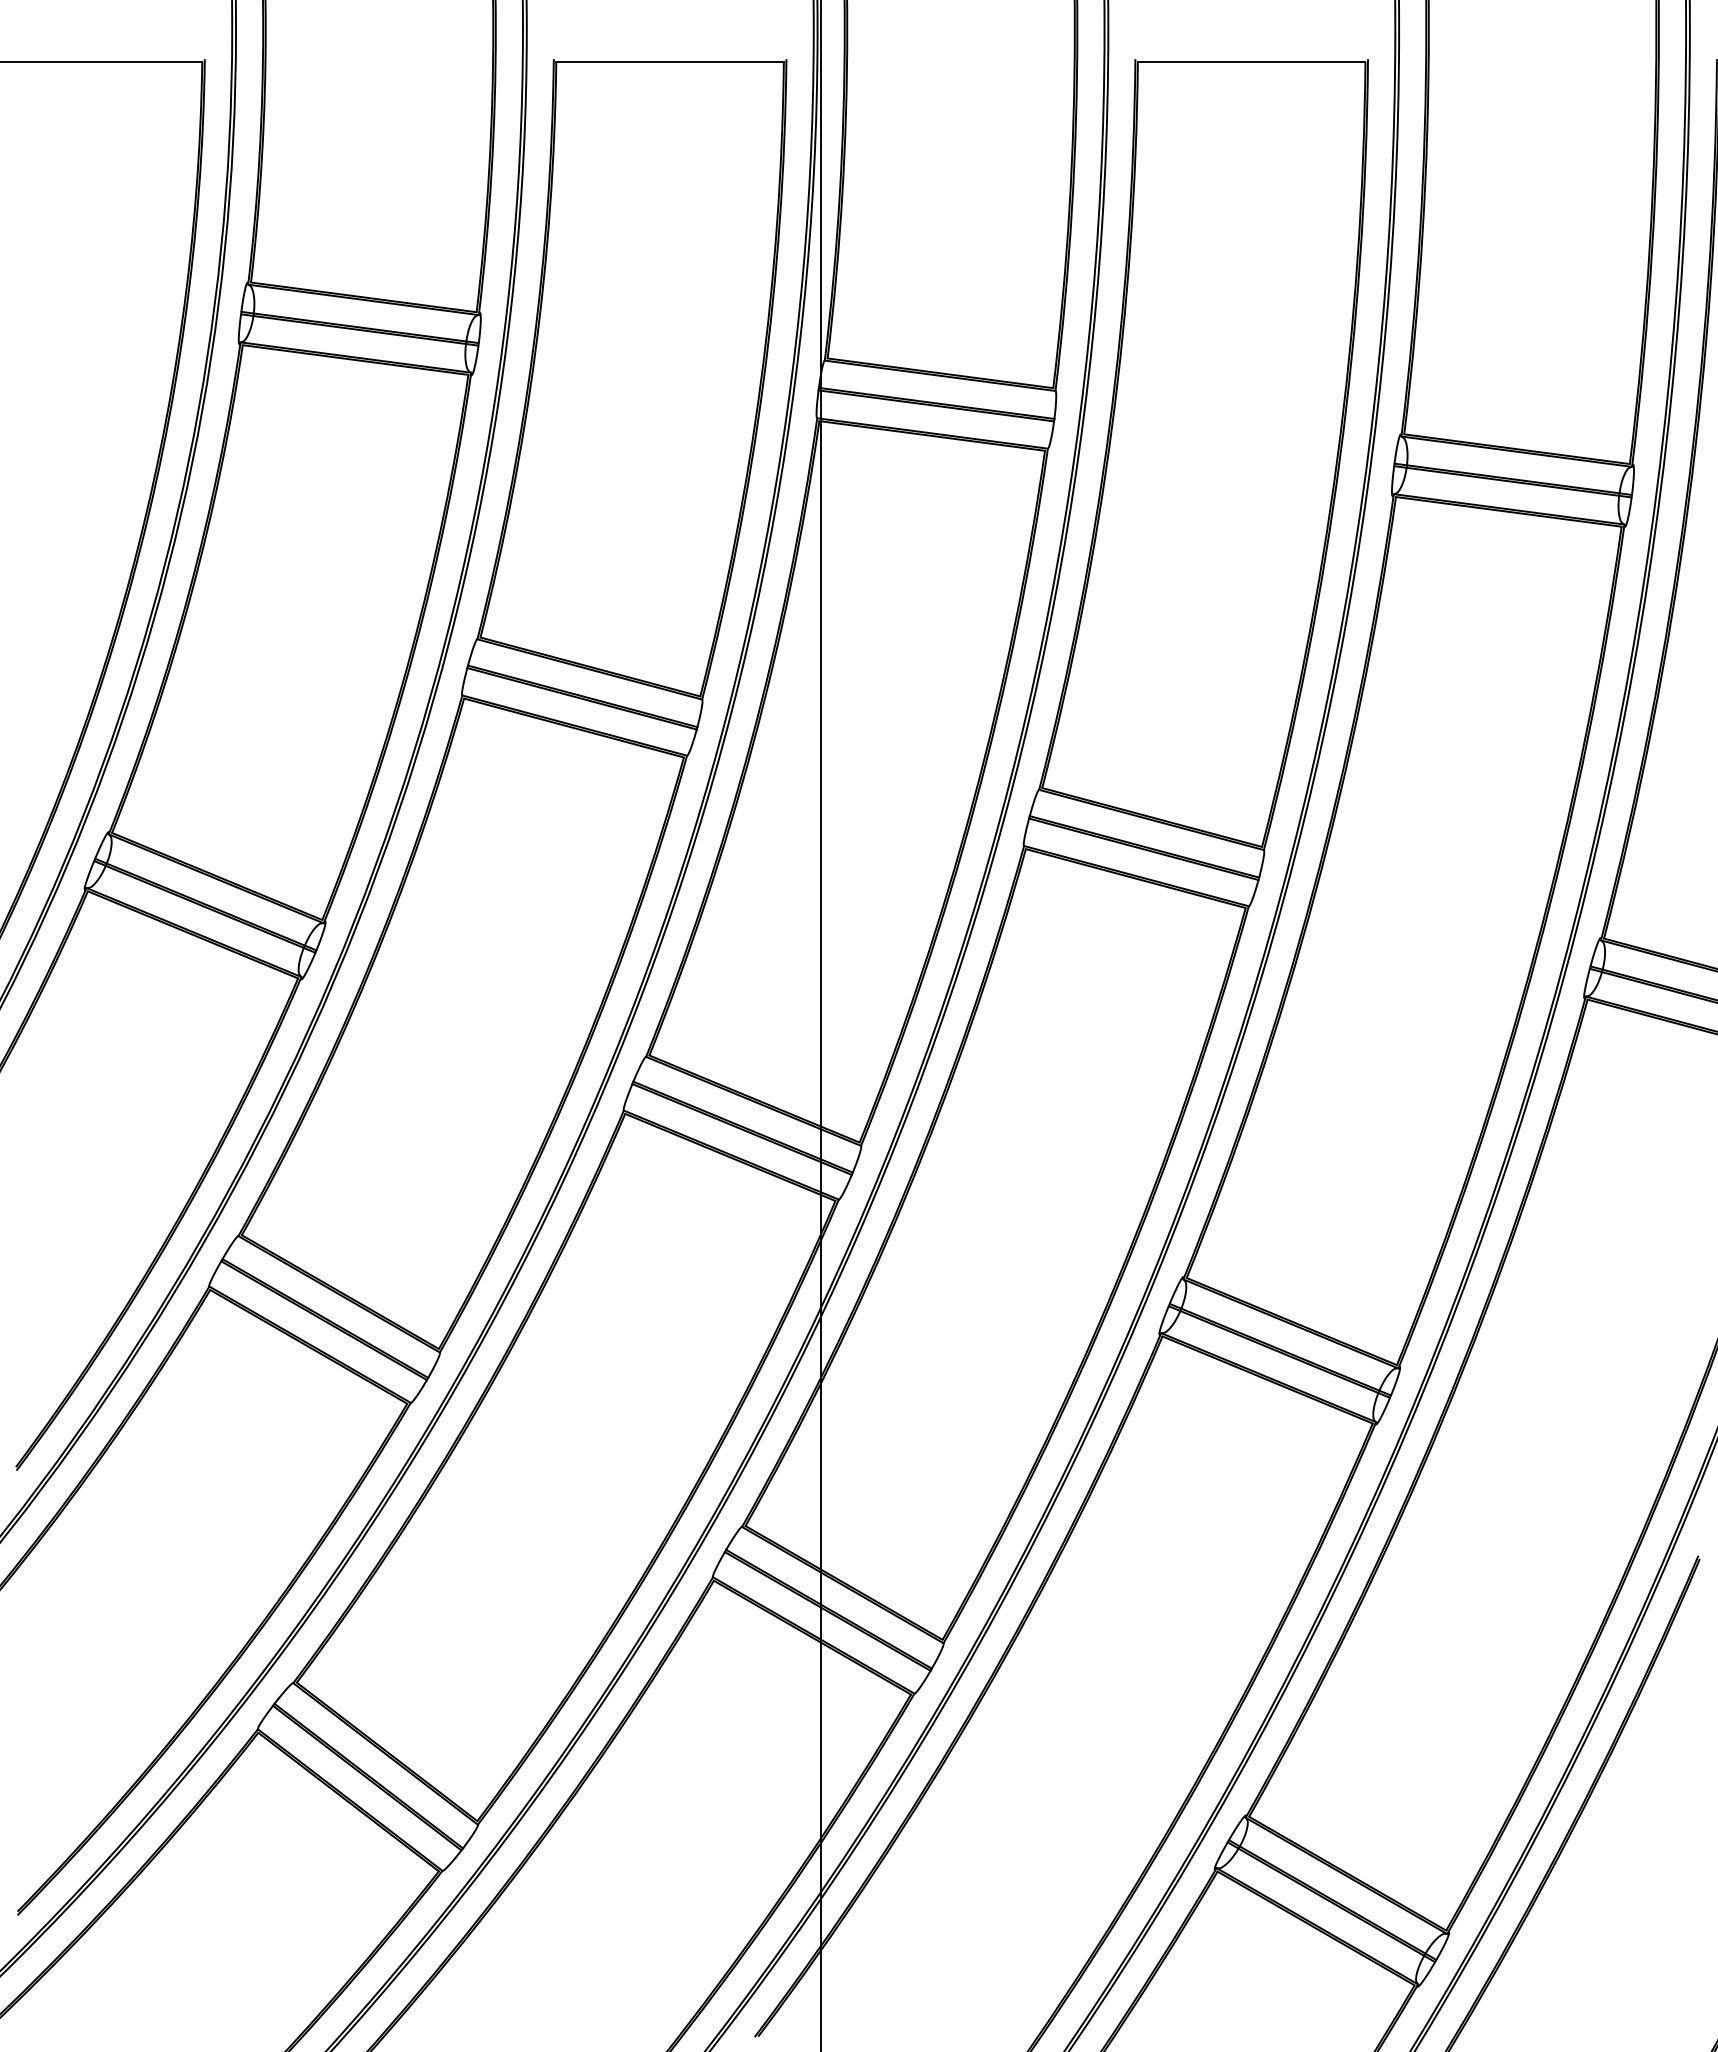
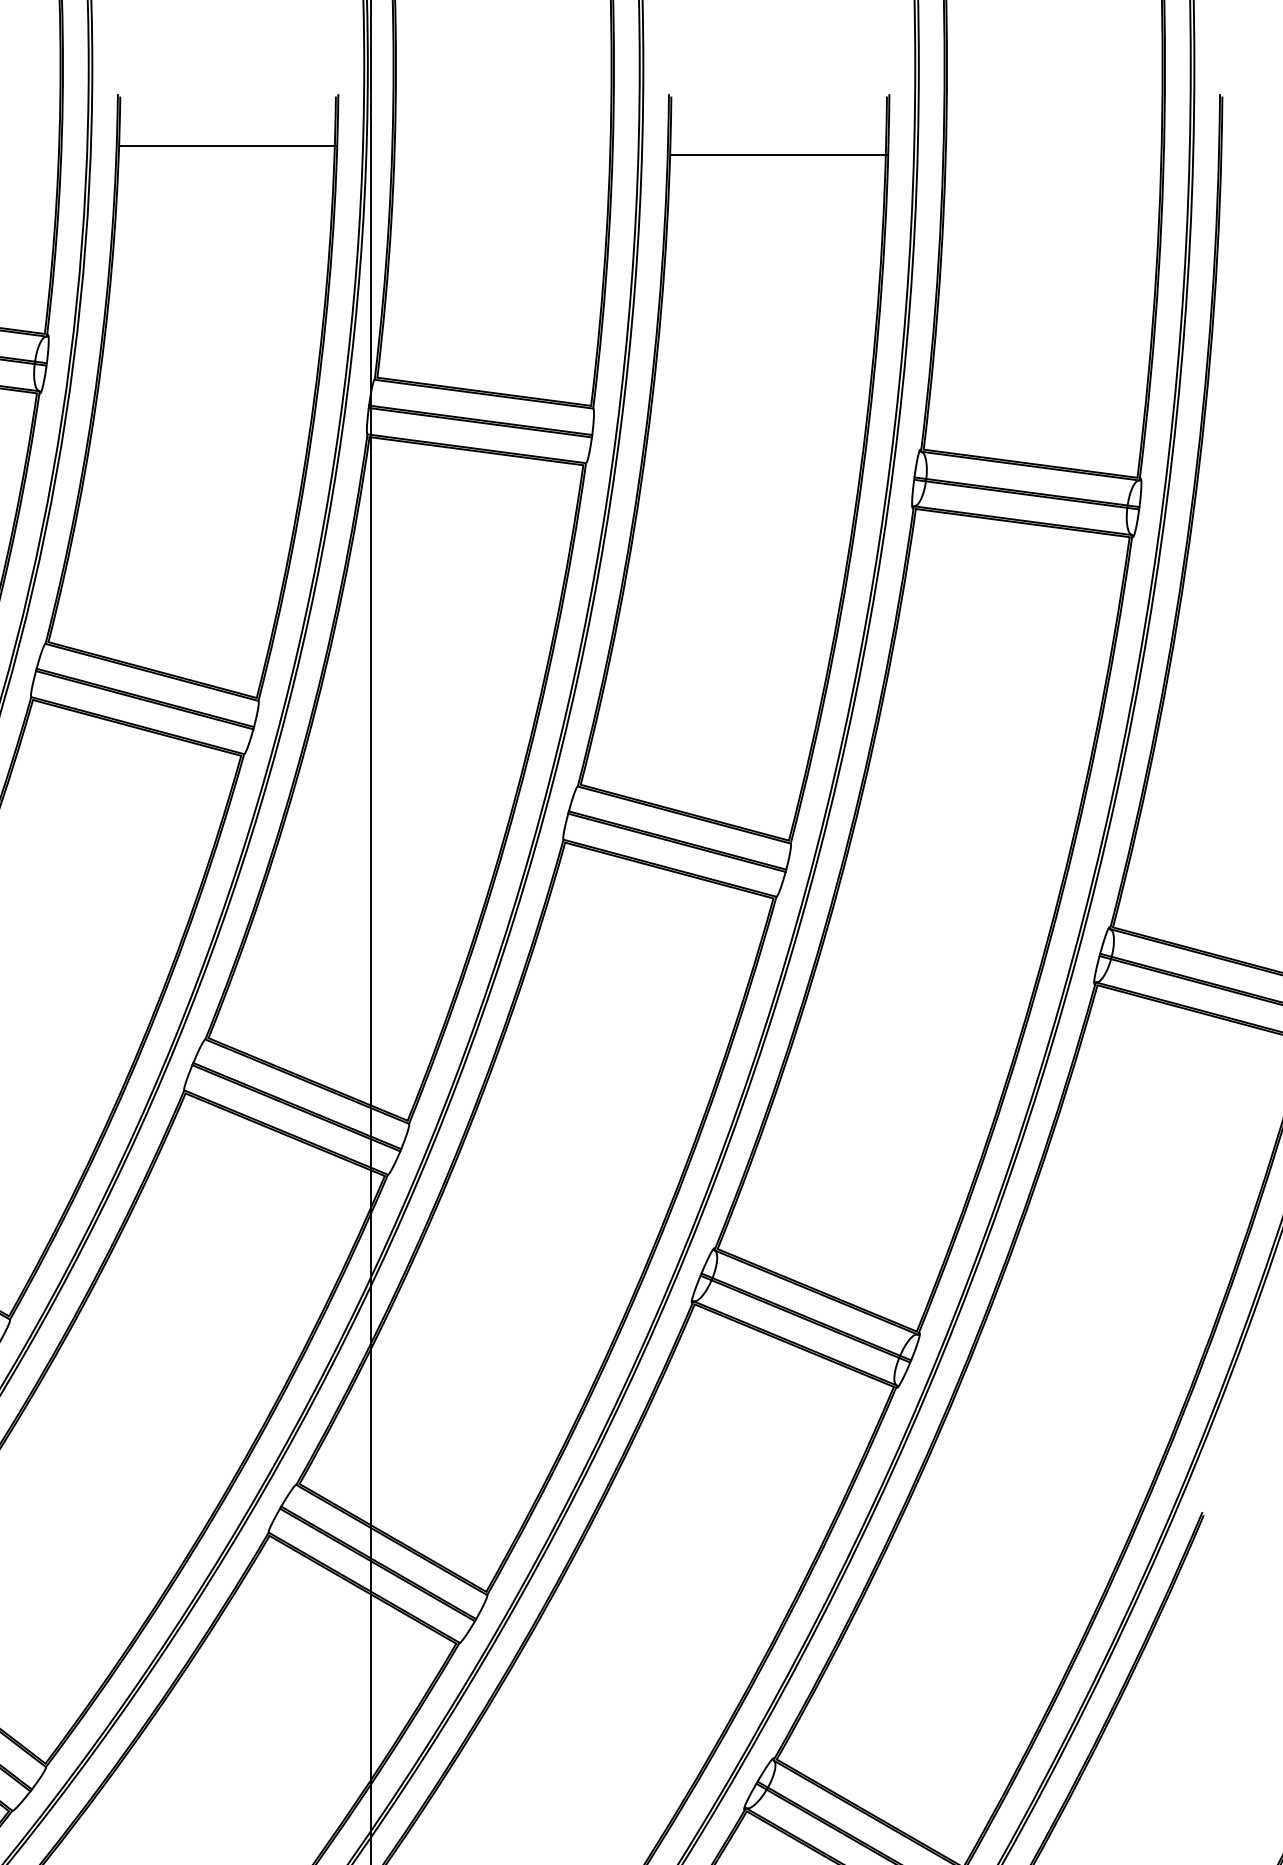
line: (669, 61) -> (227, 145), moved
line: (1251, 61) -> (778, 155), moved

